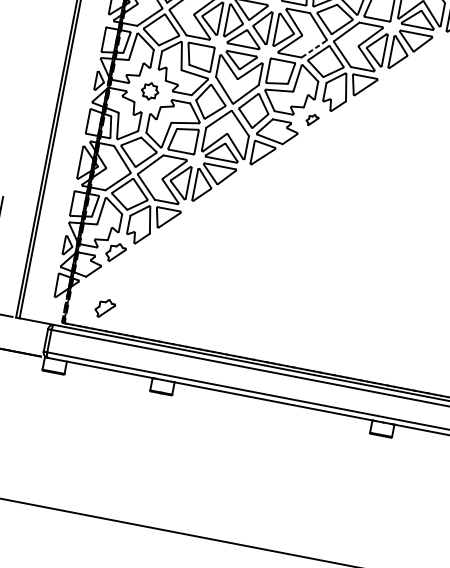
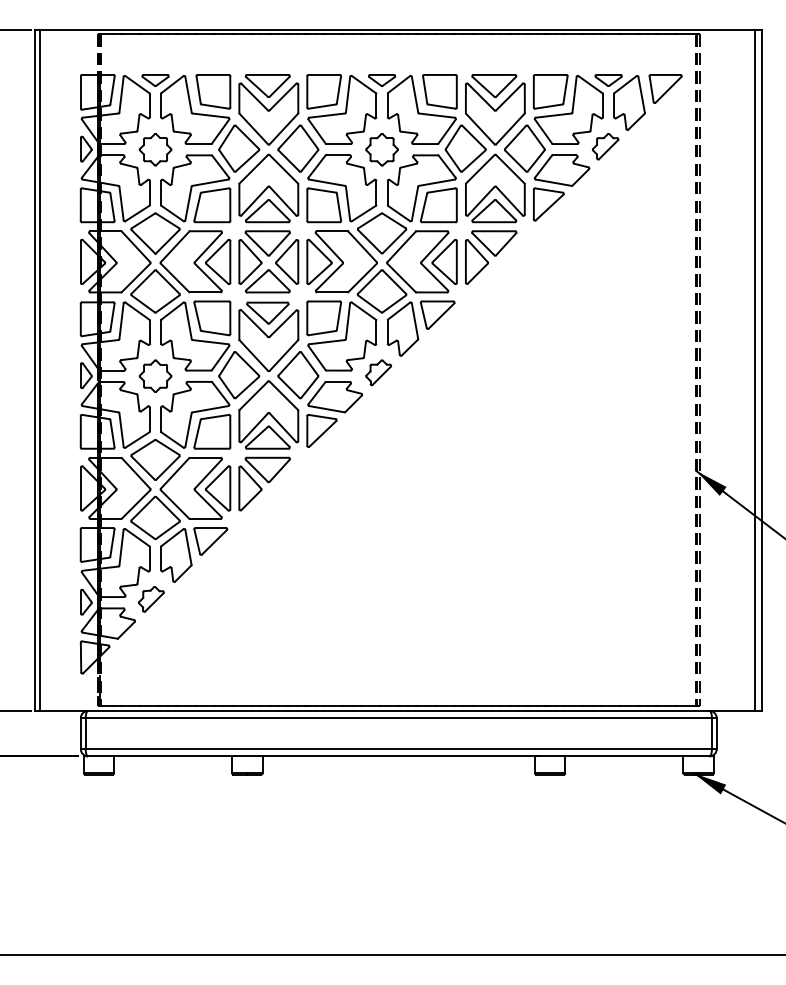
line: (314, 48) -> (362, 277), dashed -> solid
part: (150, 90) -> (155, 375), size x1.43
part: (312, 119) -> (378, 372), size x1.67
part: (105, 308) -> (151, 676), removed

